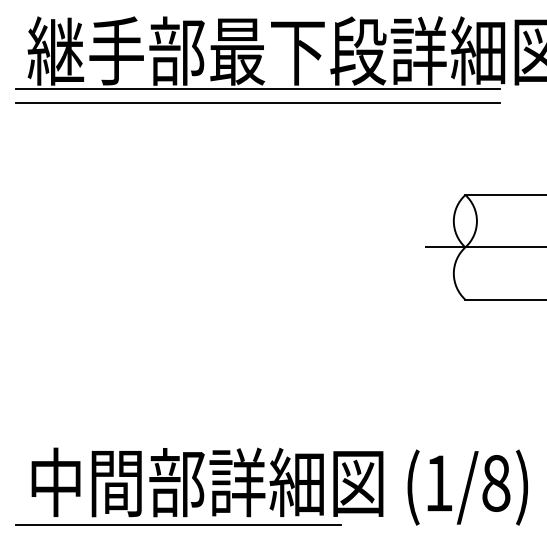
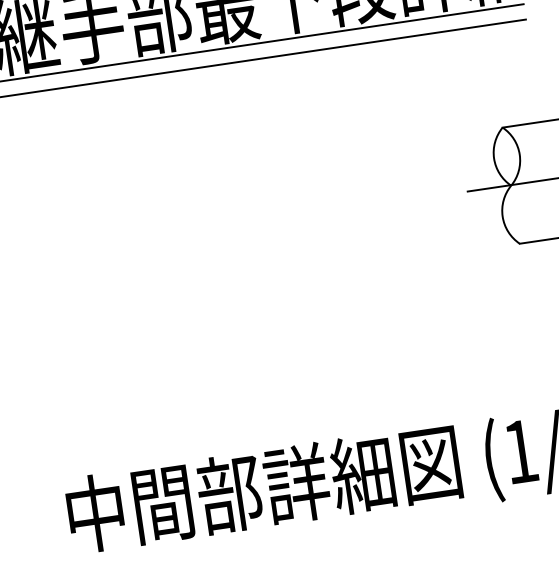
line: (178, 524) -> (238, 540), removed

